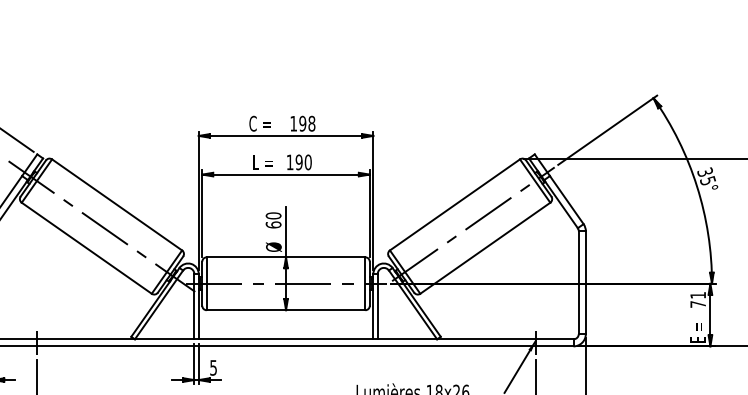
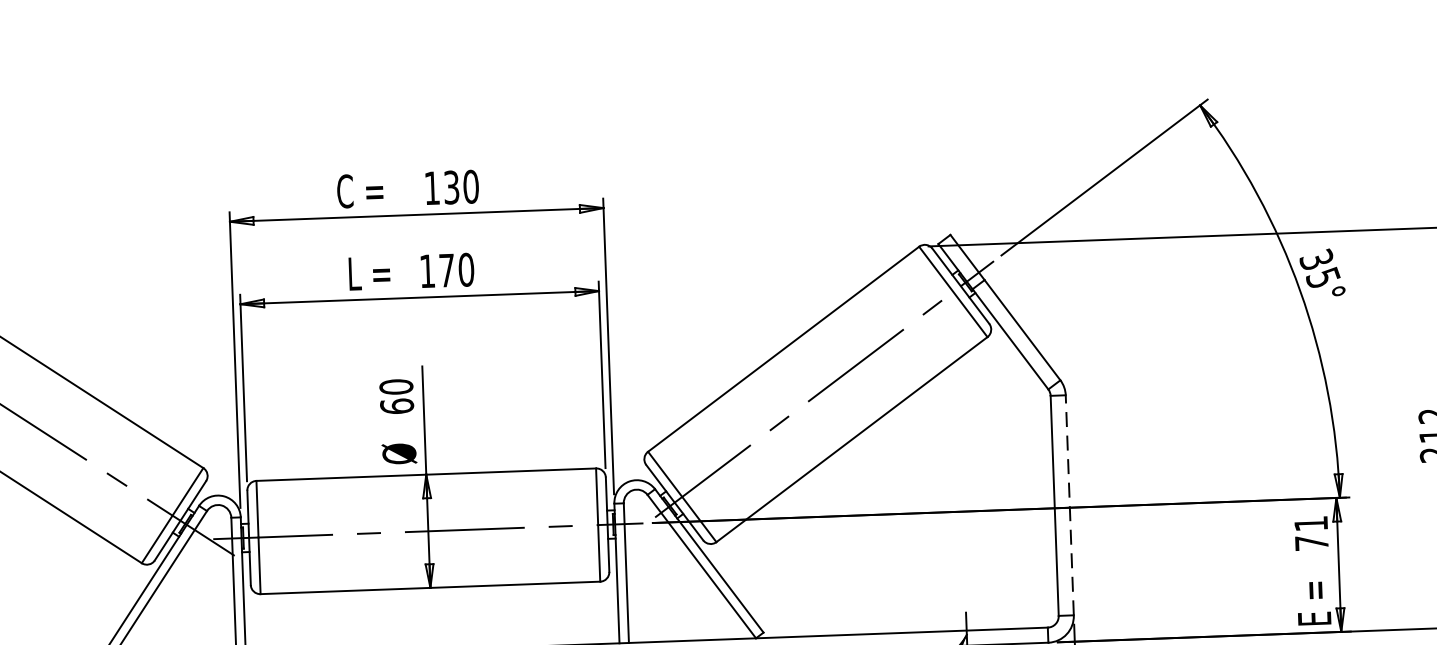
text: (307, 123) -> (461, 186), 198 -> 130
text: (298, 162) -> (445, 270), 190 -> 170
line: (585, 282) -> (1069, 505), solid -> dashed

